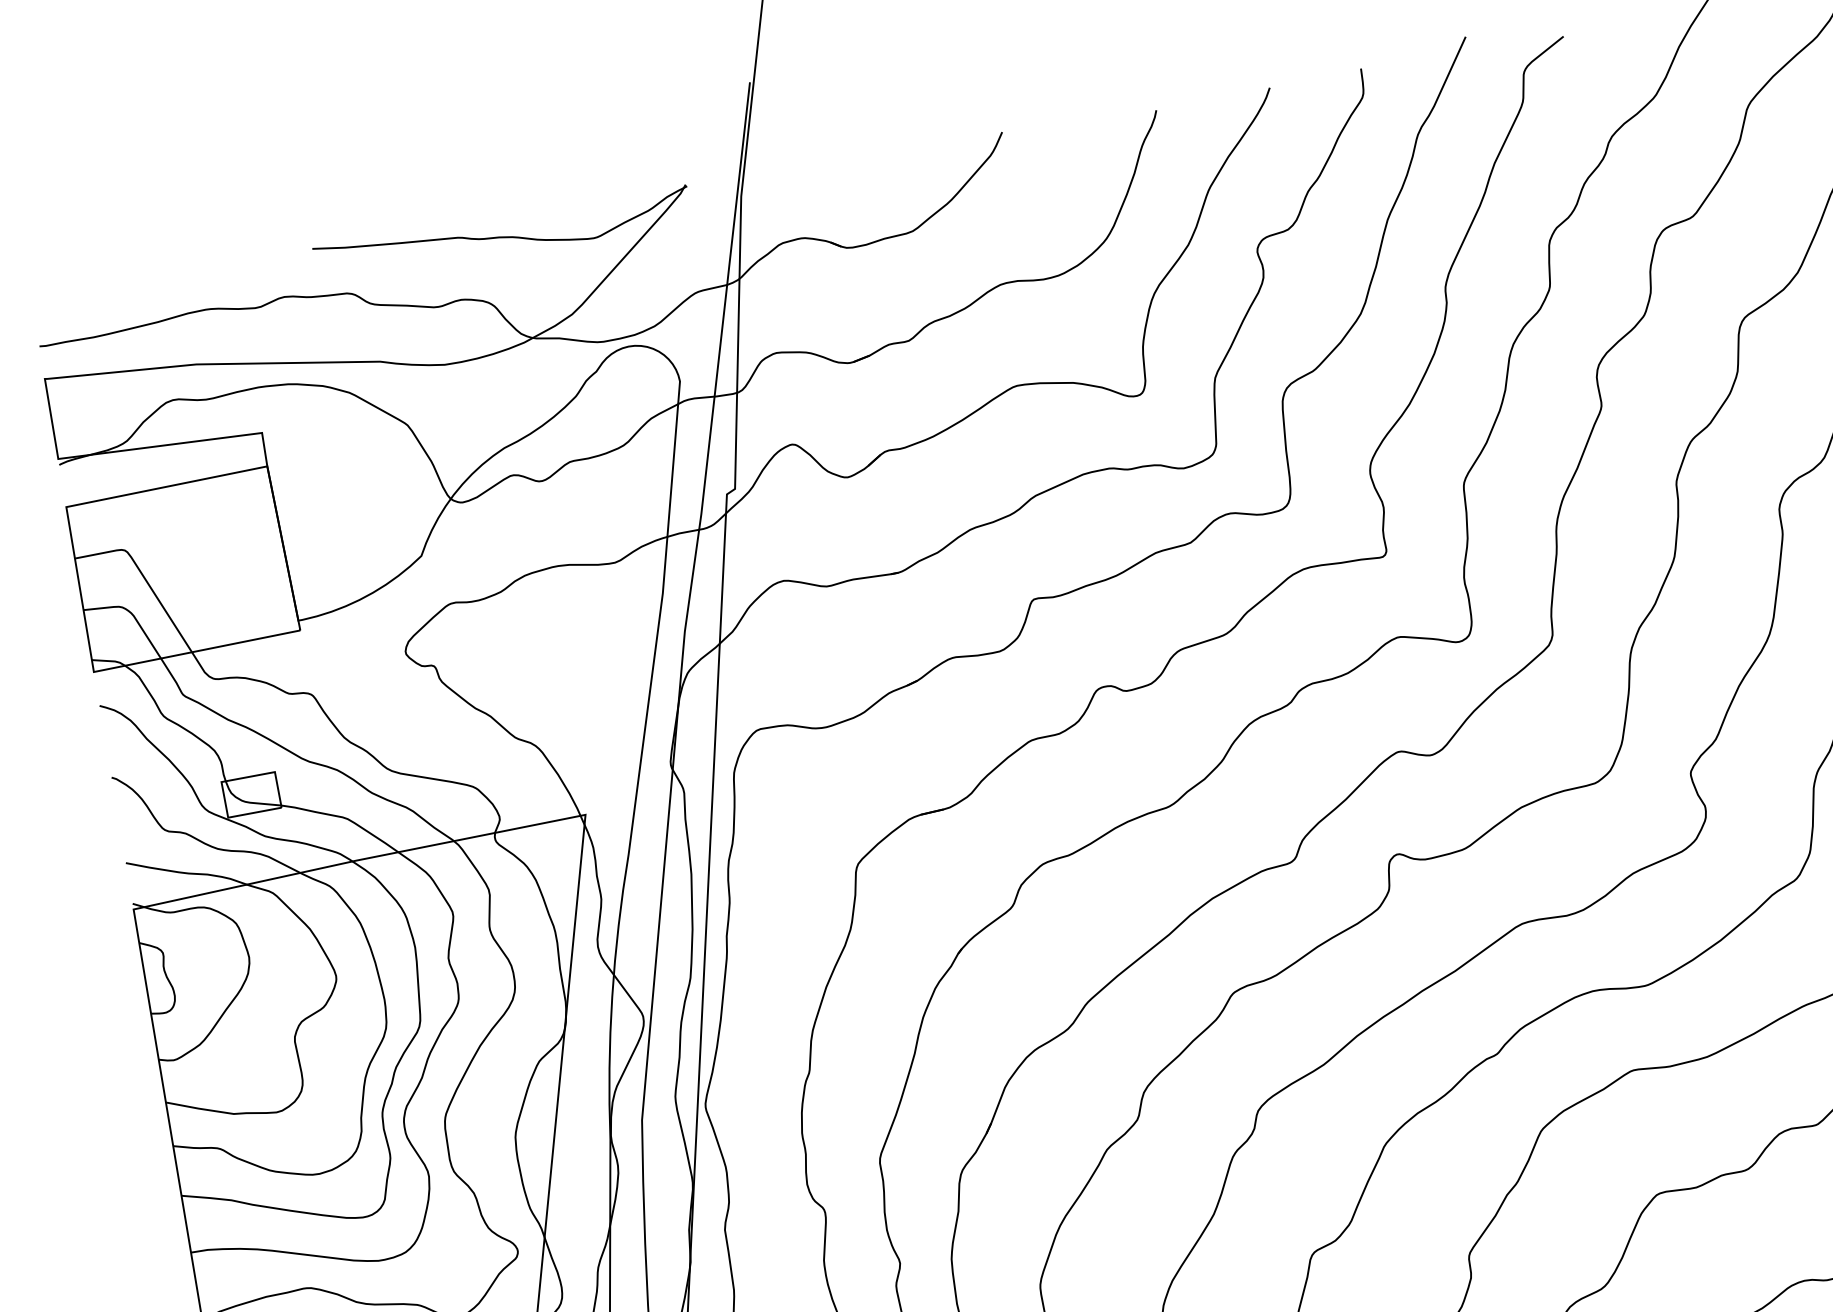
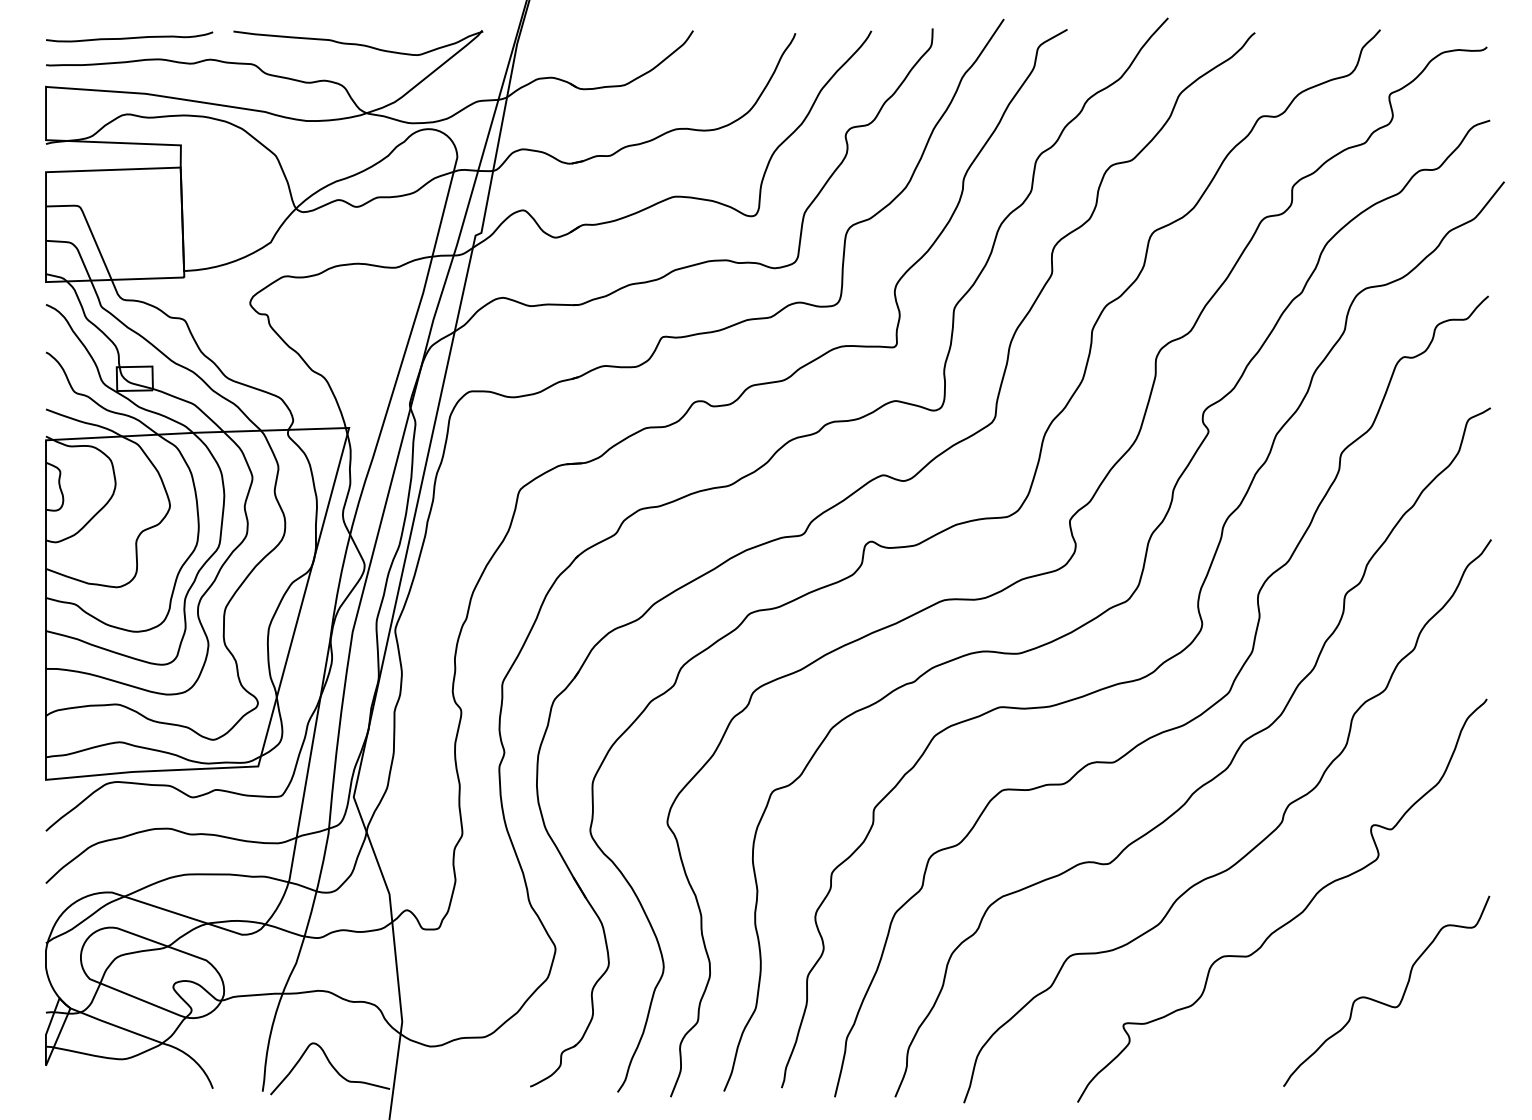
curve: (157, 283) -> (129, 37), added

